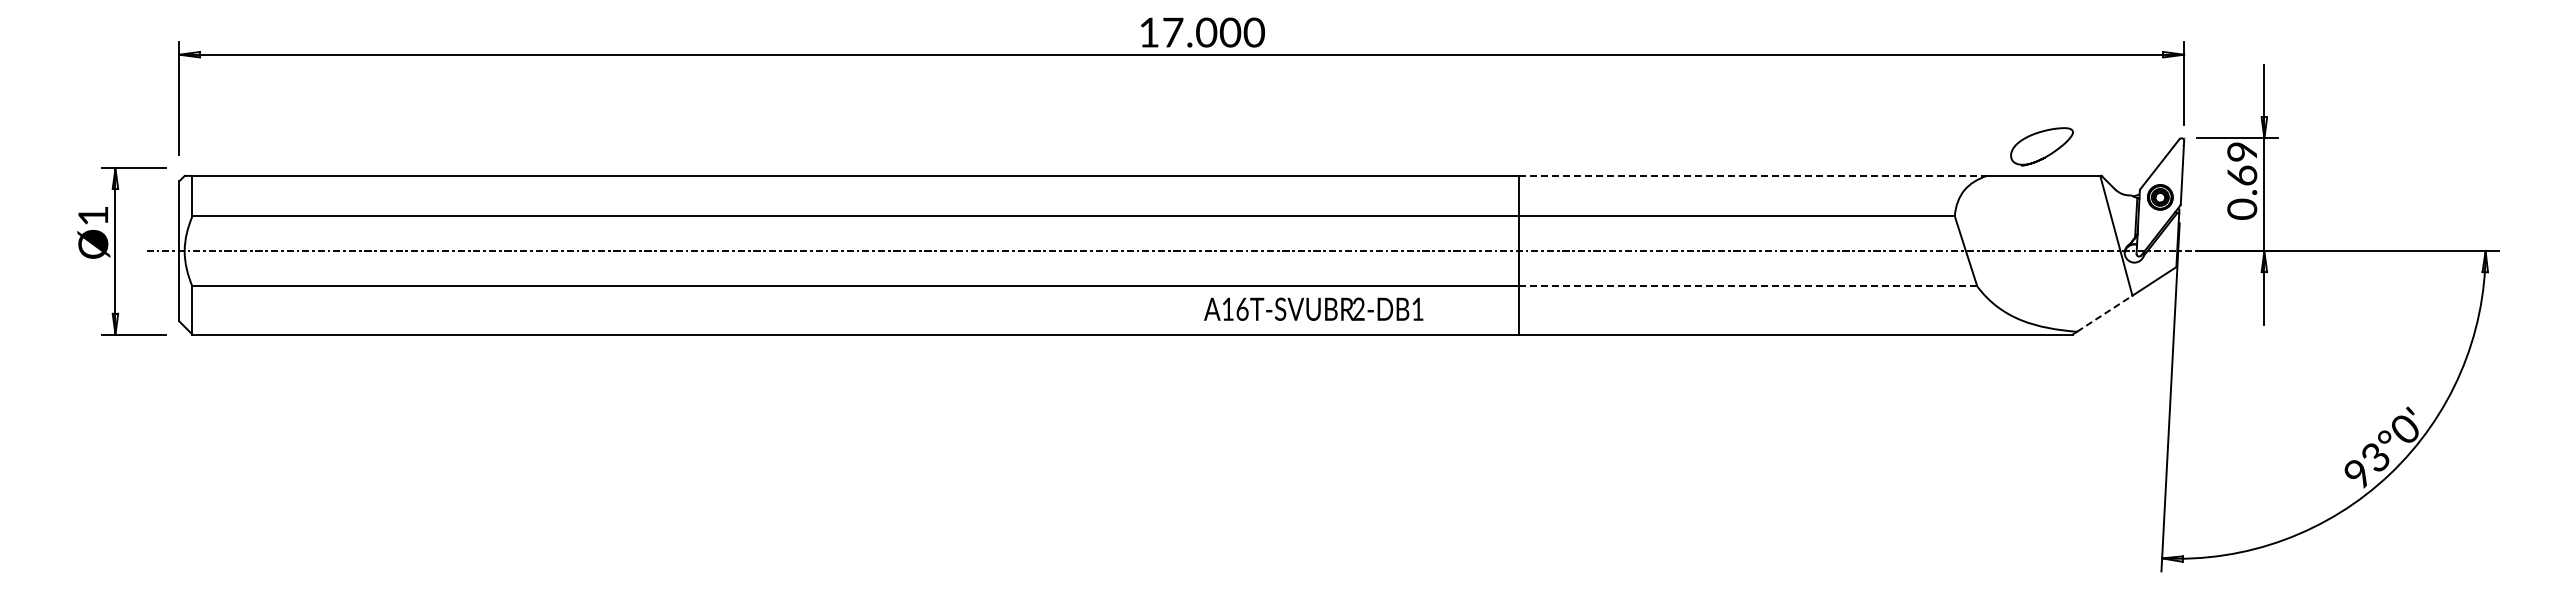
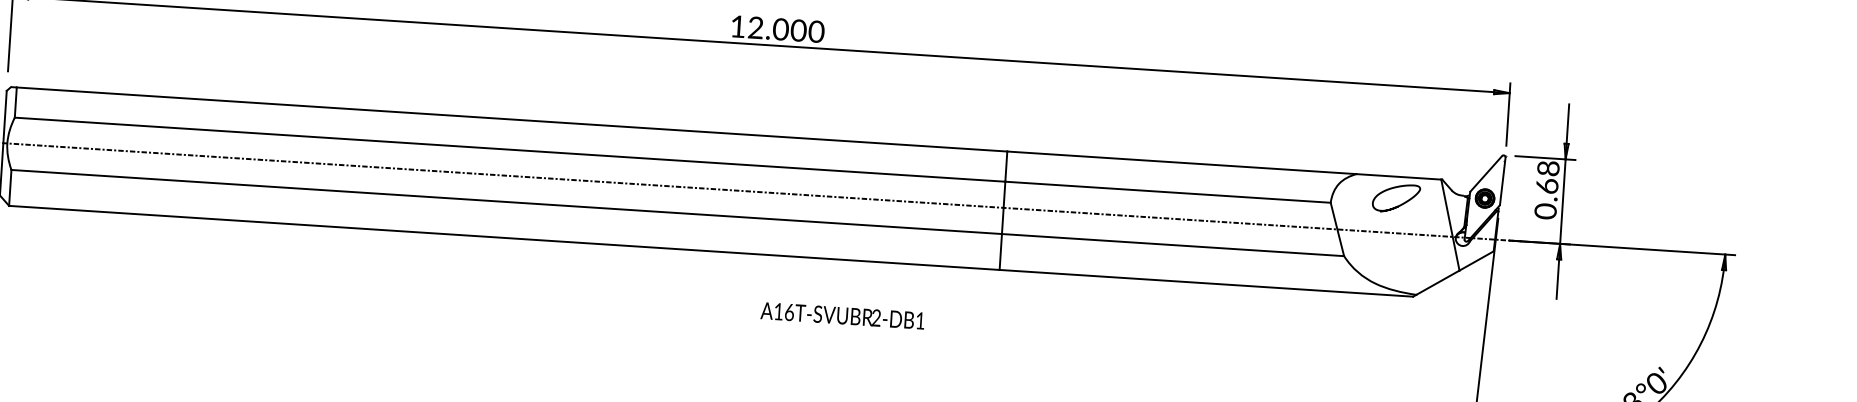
text: (1173, 32) -> (756, 27), 17.000 -> 12.000
text: (2243, 151) -> (1549, 168), 0.69 -> 0.68
curve: (2046, 155) -> (1399, 205), moved
line: (1752, 175) -> (1181, 162), dashed -> solid
line: (1748, 286) -> (1173, 245), dashed -> solid
text: (1313, 308) -> (842, 315), moved
line: (2105, 313) -> (1438, 282), dashed -> solid

